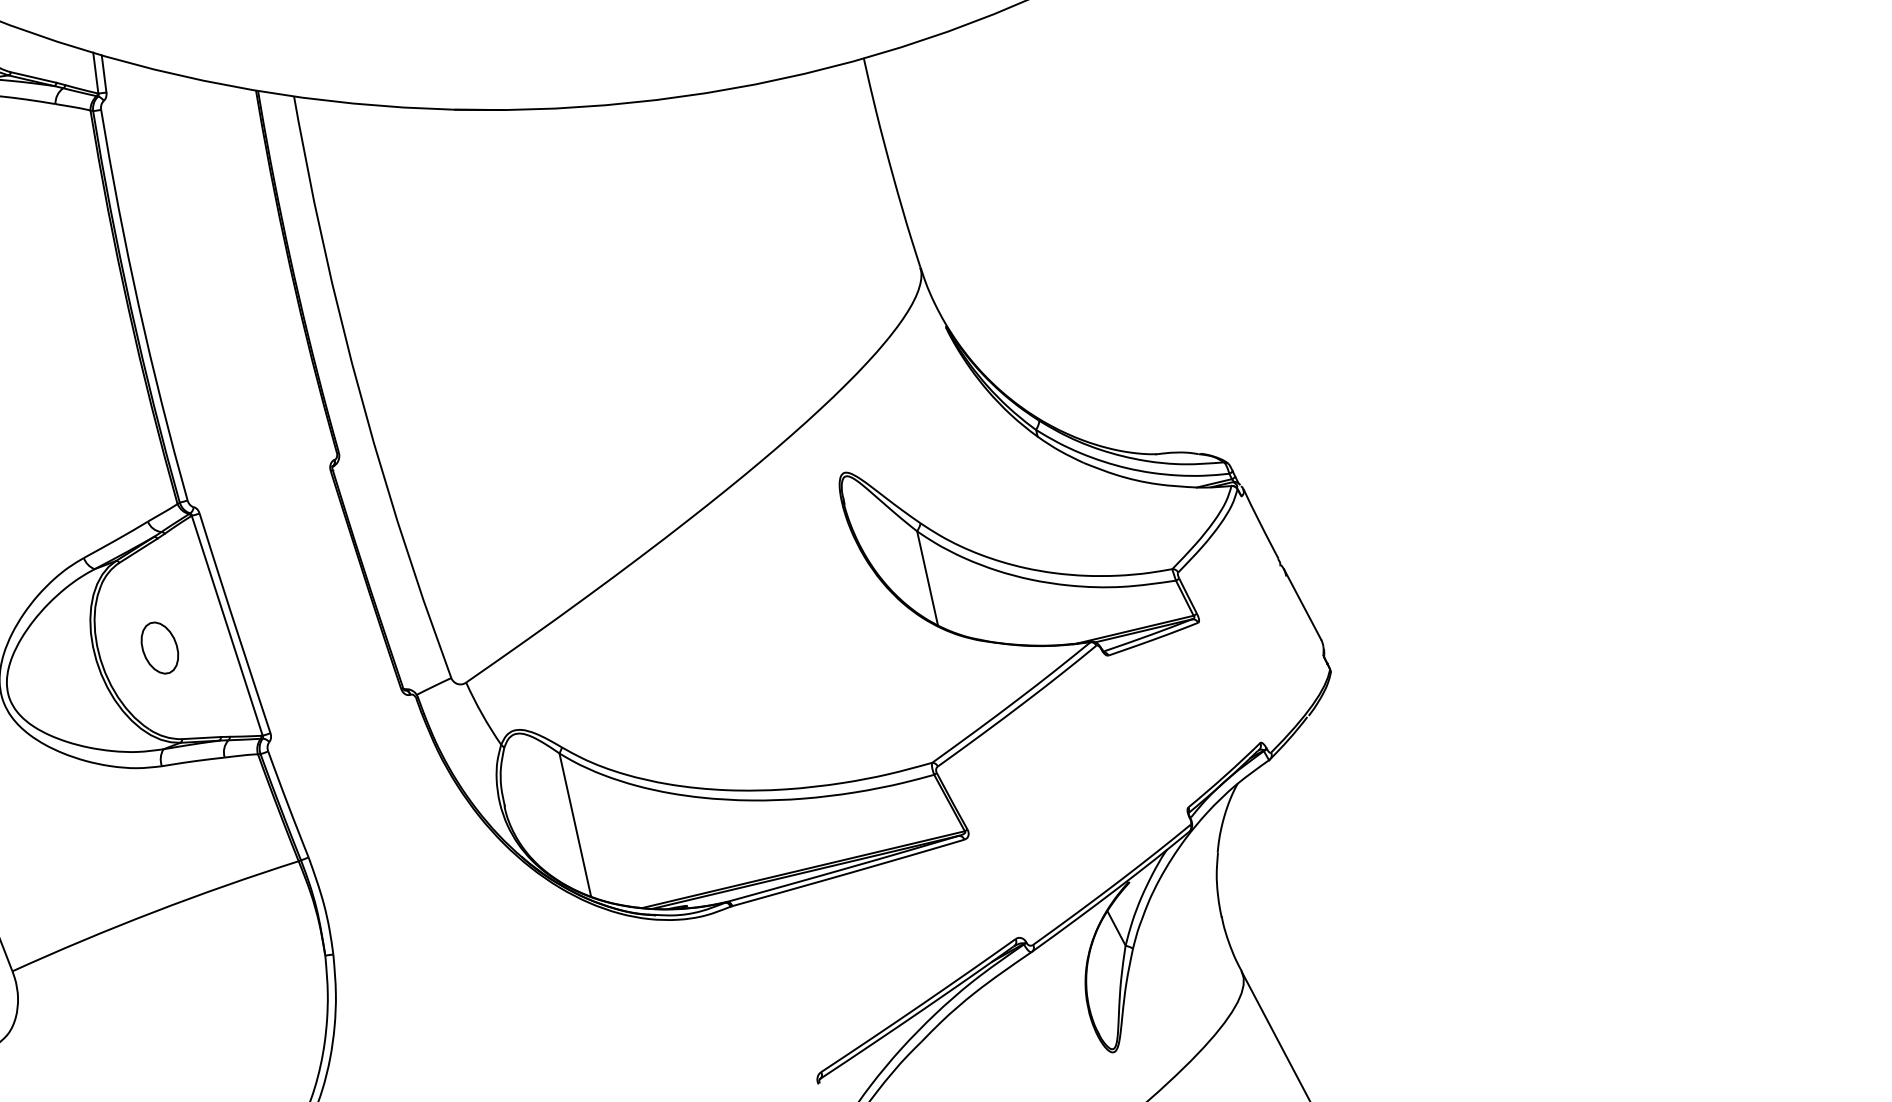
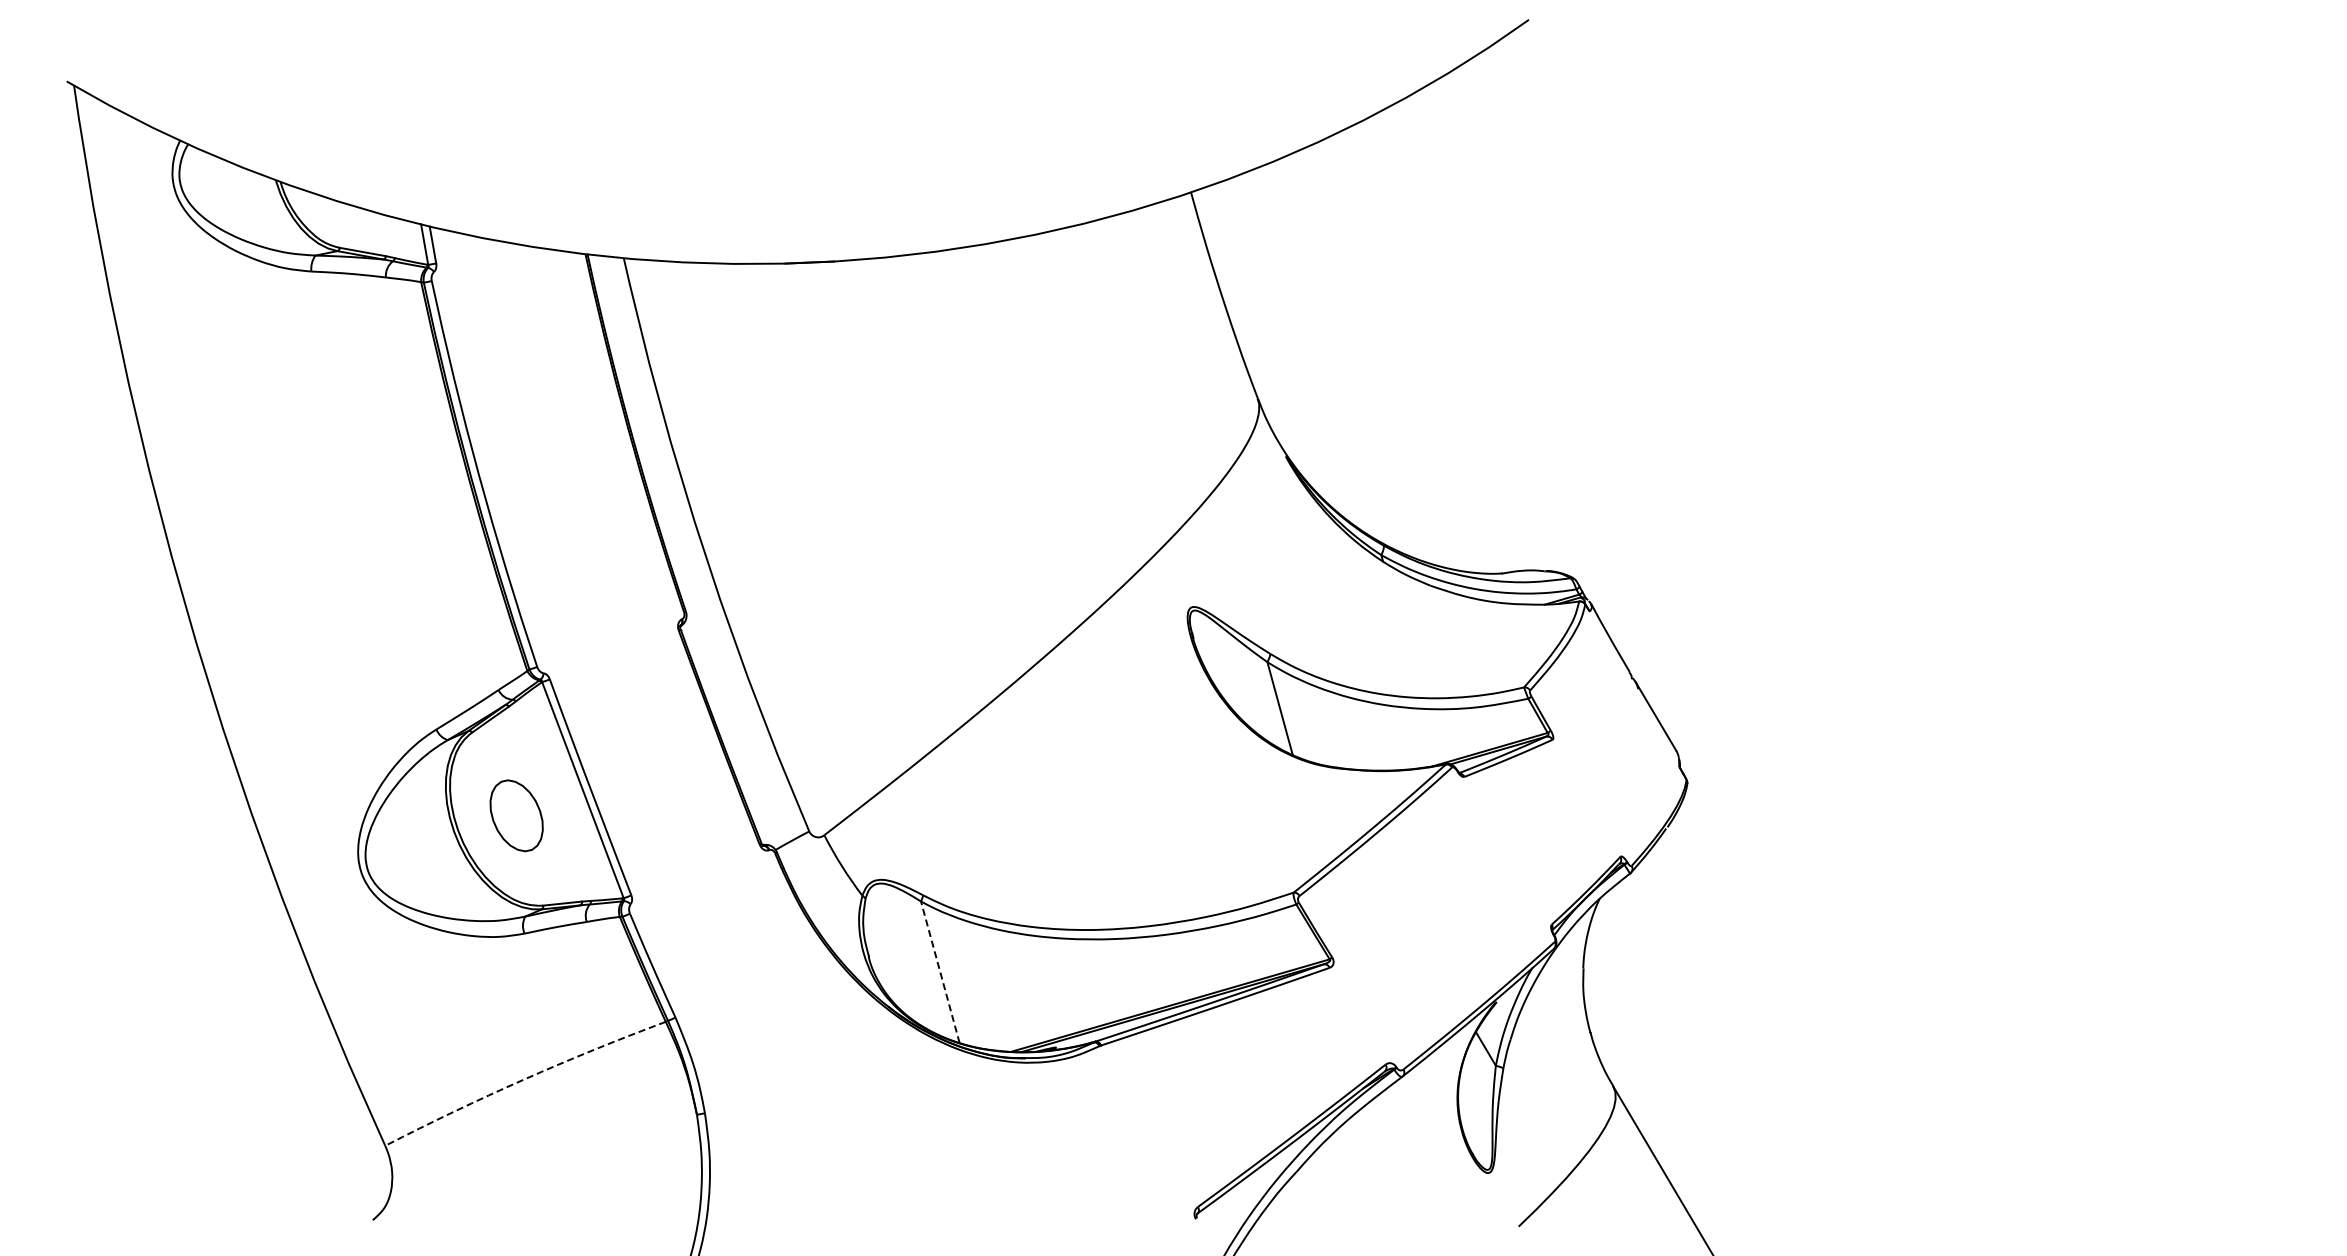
part: (159, 647) -> (516, 815), size x1.4
line: (575, 824) -> (940, 971), solid -> dashed
arc: (153, 911) -> (523, 1079), solid -> dashed

